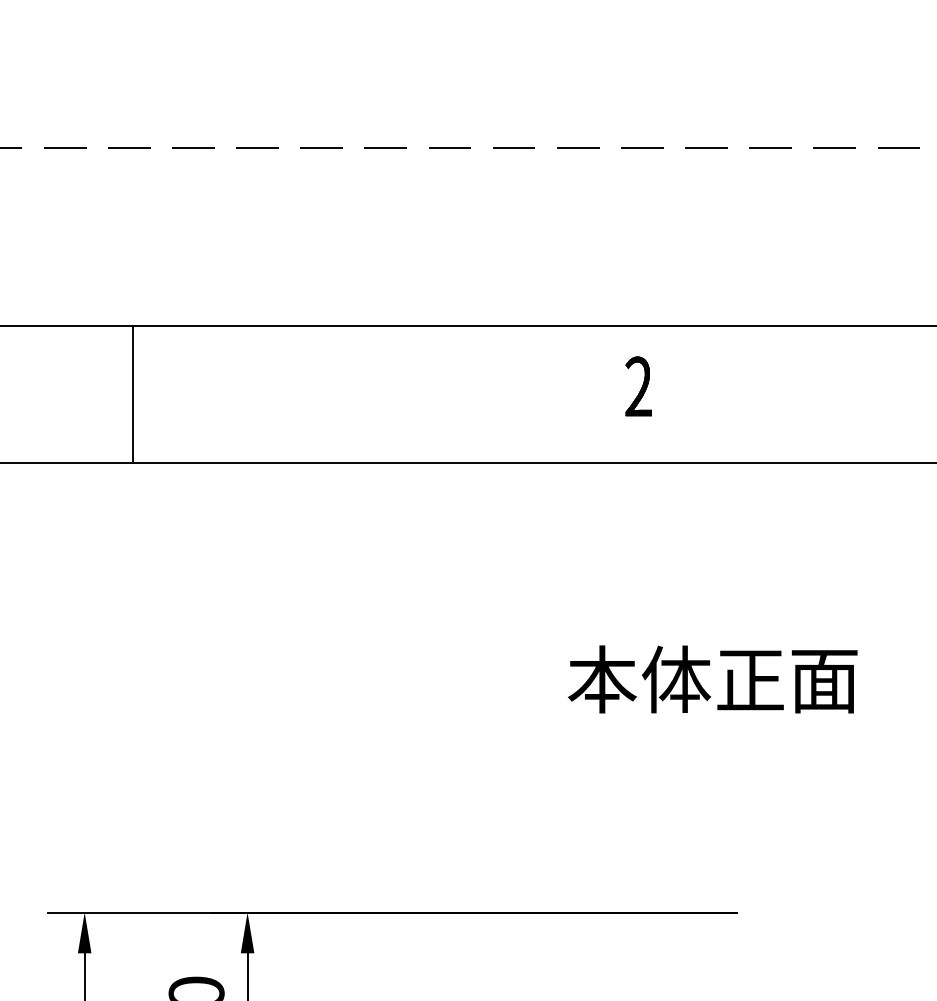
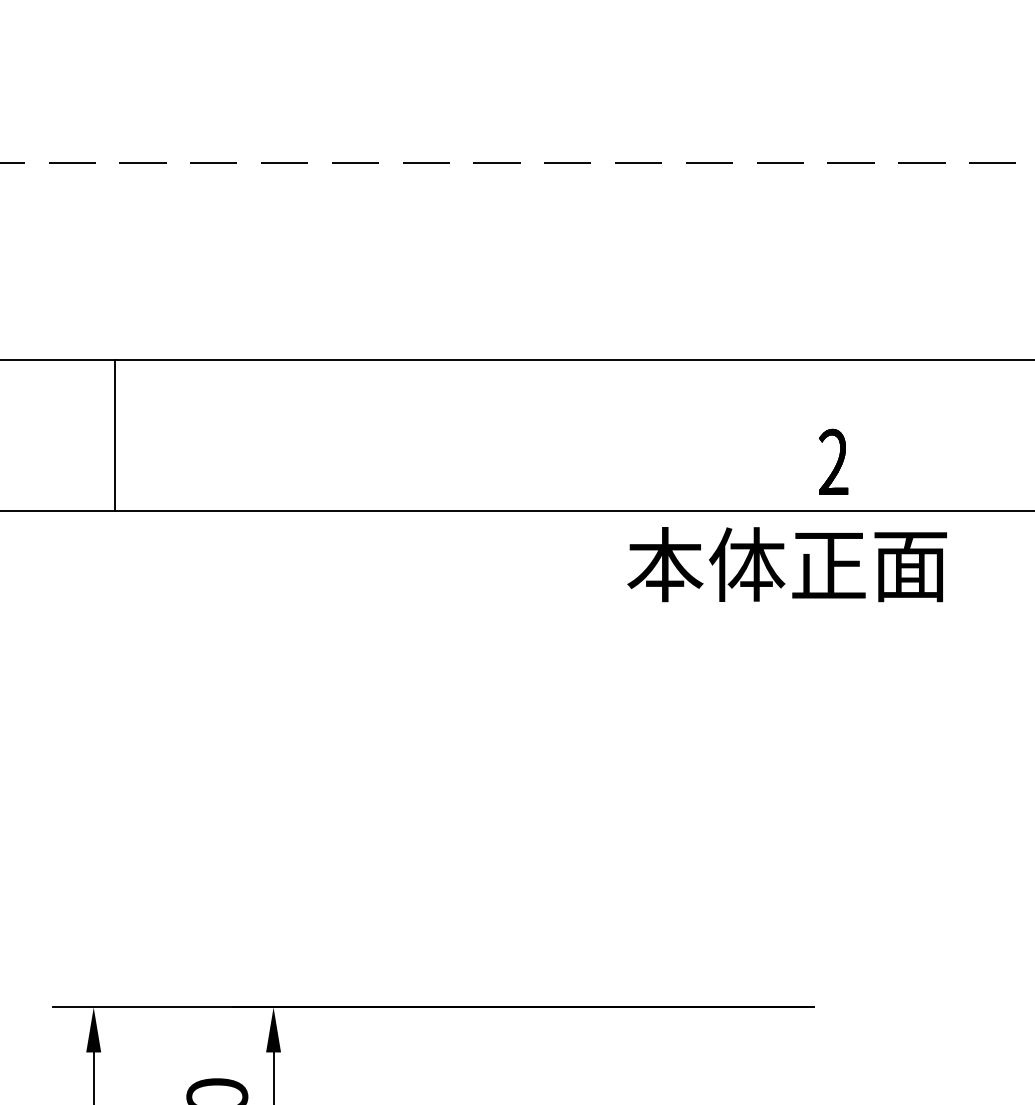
text: (638, 386) -> (833, 461), moved
line: (132, 394) -> (114, 435), moved
text: (712, 679) -> (786, 564), moved

